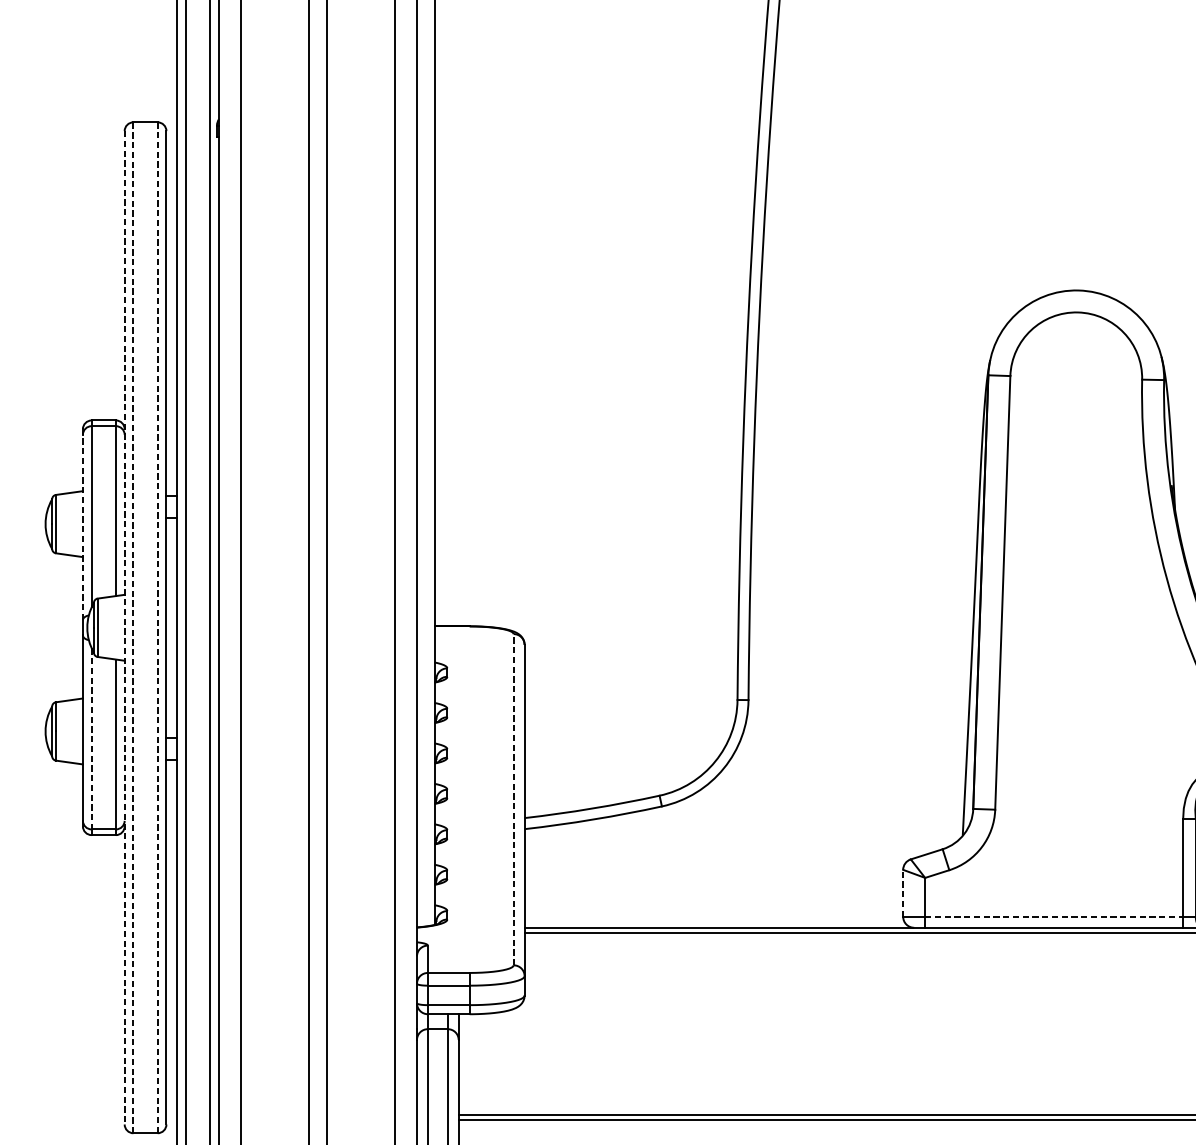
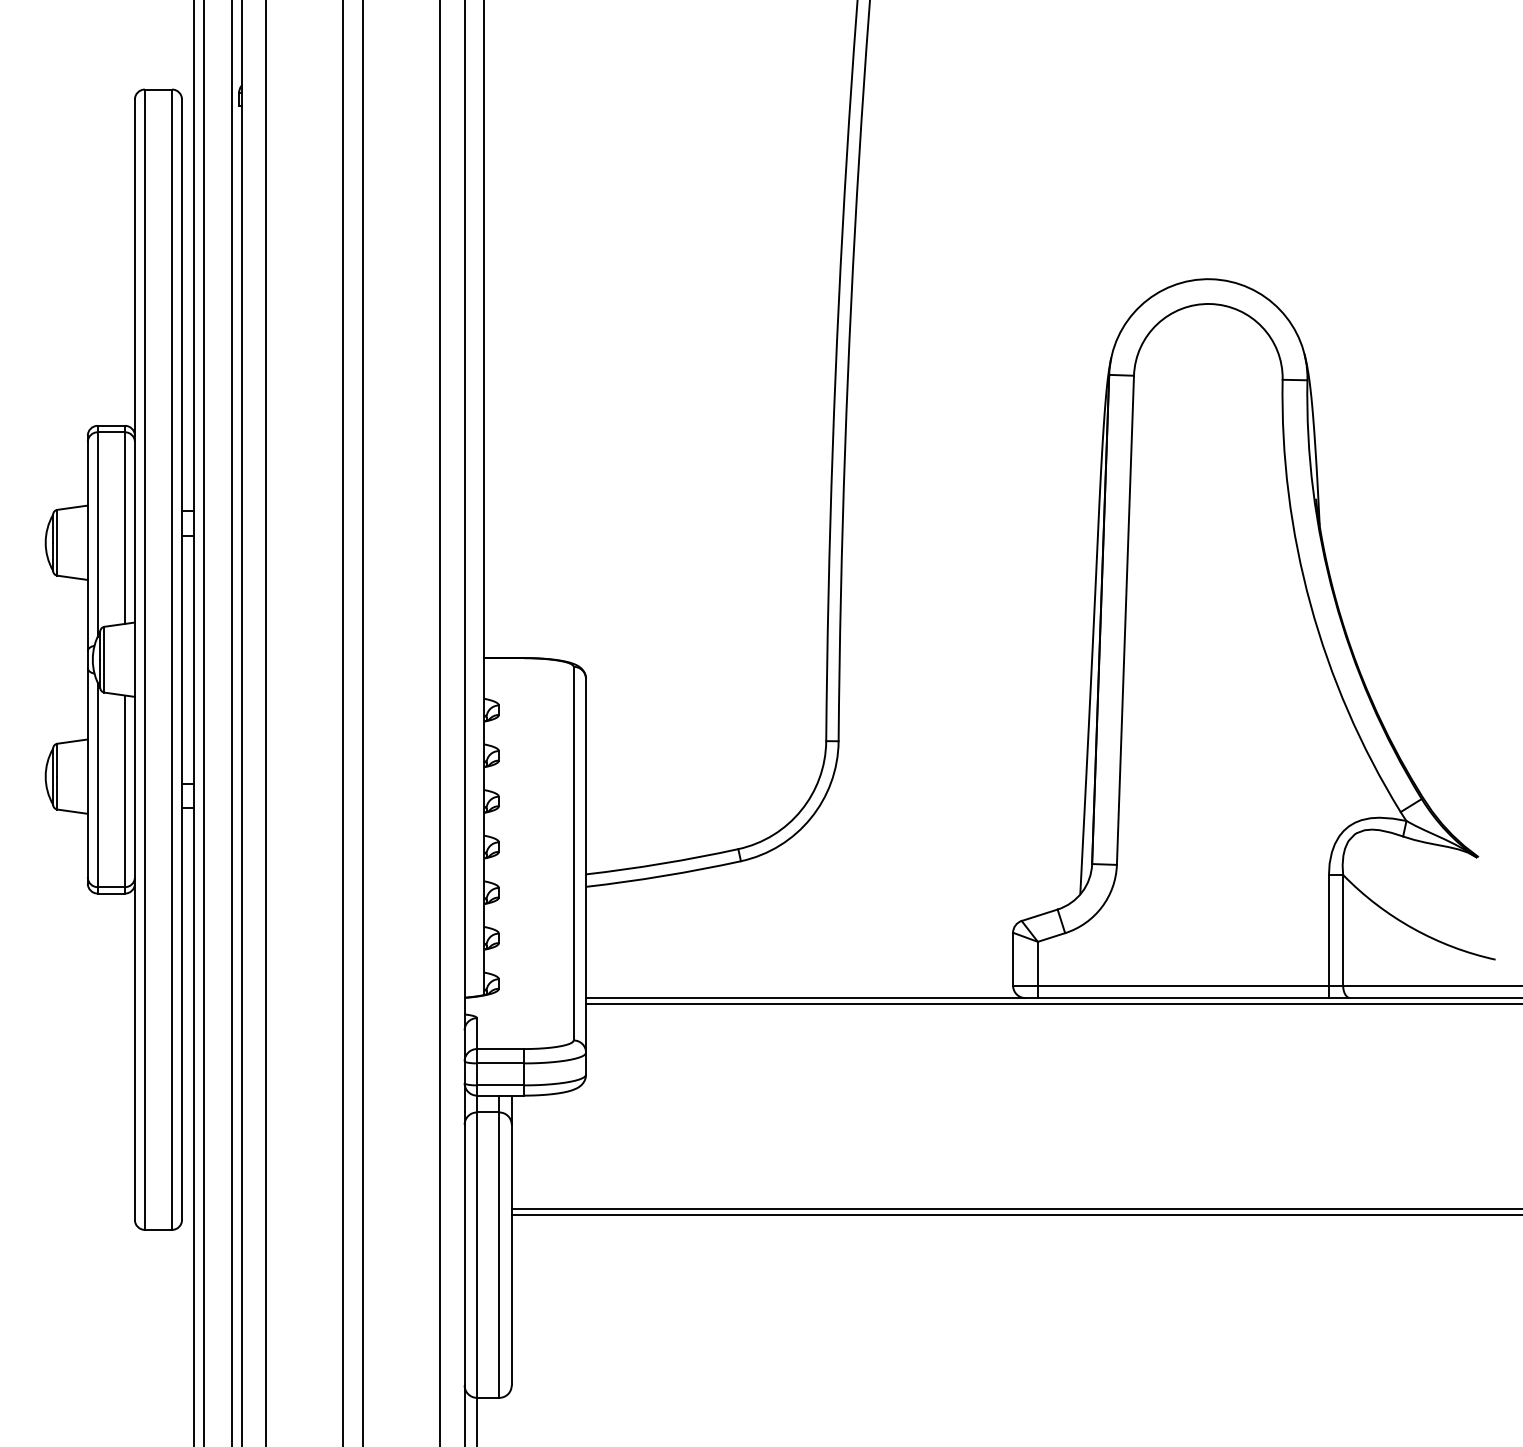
line: (82, 527) -> (87, 546), dashed -> solid
line: (133, 627) -> (144, 659), dashed -> solid
line: (124, 628) -> (134, 660), dashed -> solid
line: (157, 628) -> (172, 660), dashed -> solid
line: (91, 739) -> (97, 785), dashed -> solid
line: (513, 799) -> (573, 853), dashed -> solid
line: (903, 892) -> (1013, 958), dashed -> solid
line: (1054, 916) -> (1183, 985), dashed -> solid

